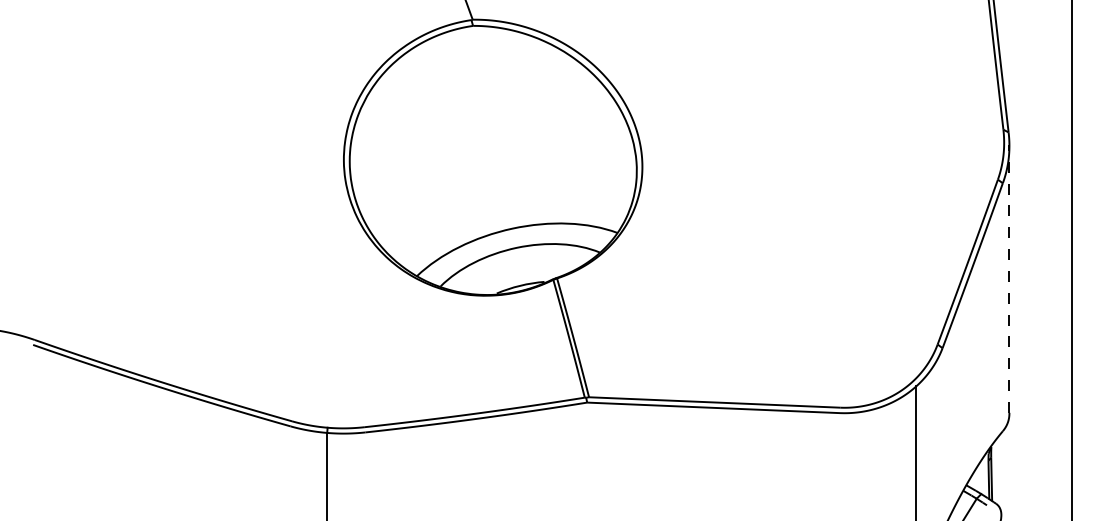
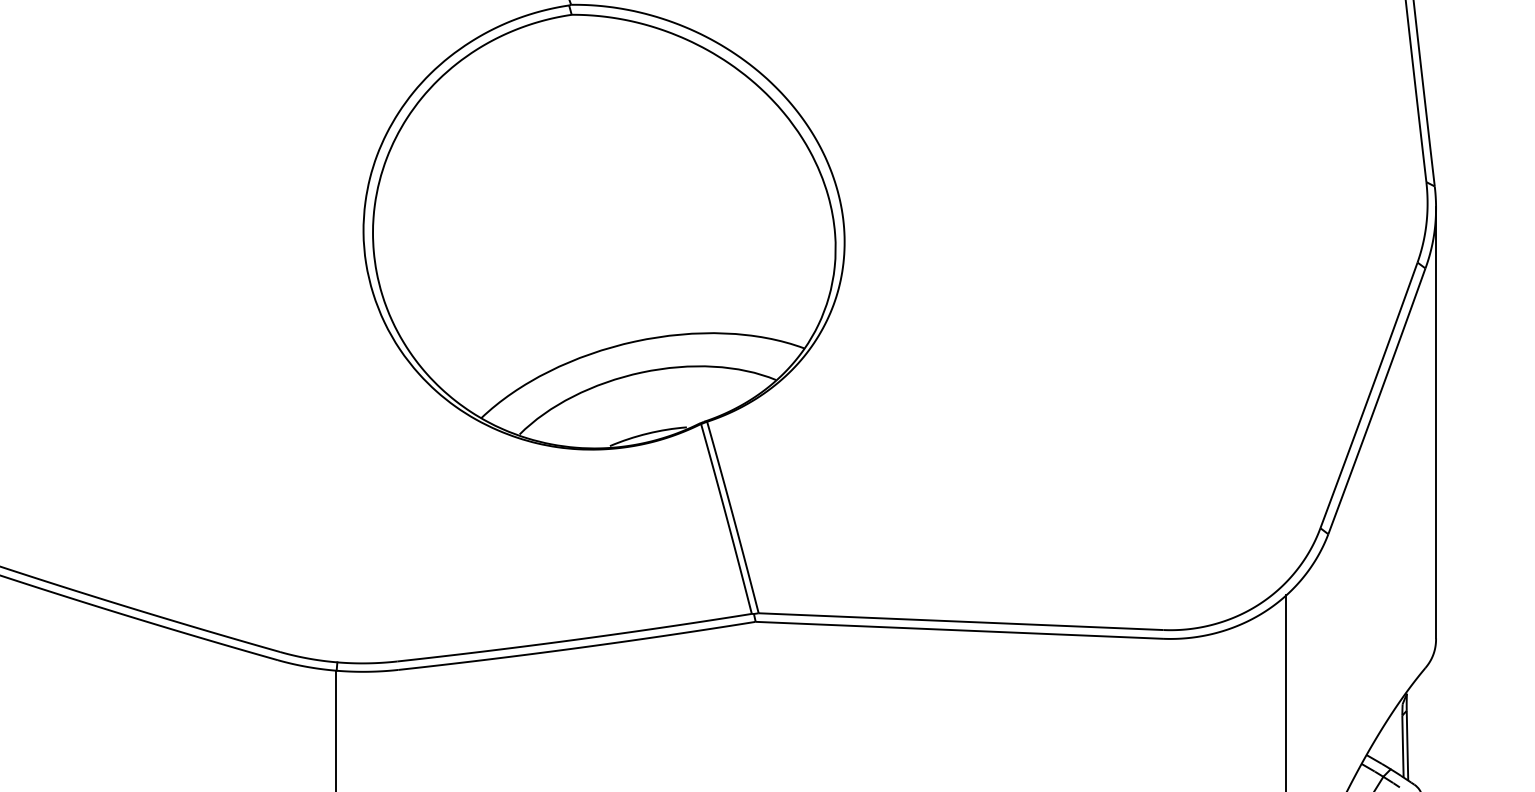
line: (1009, 279) -> (1436, 423), dashed -> solid

